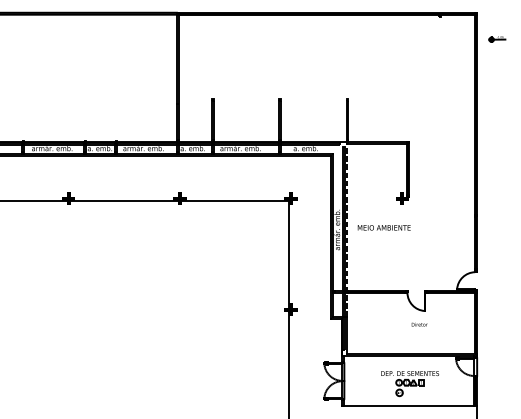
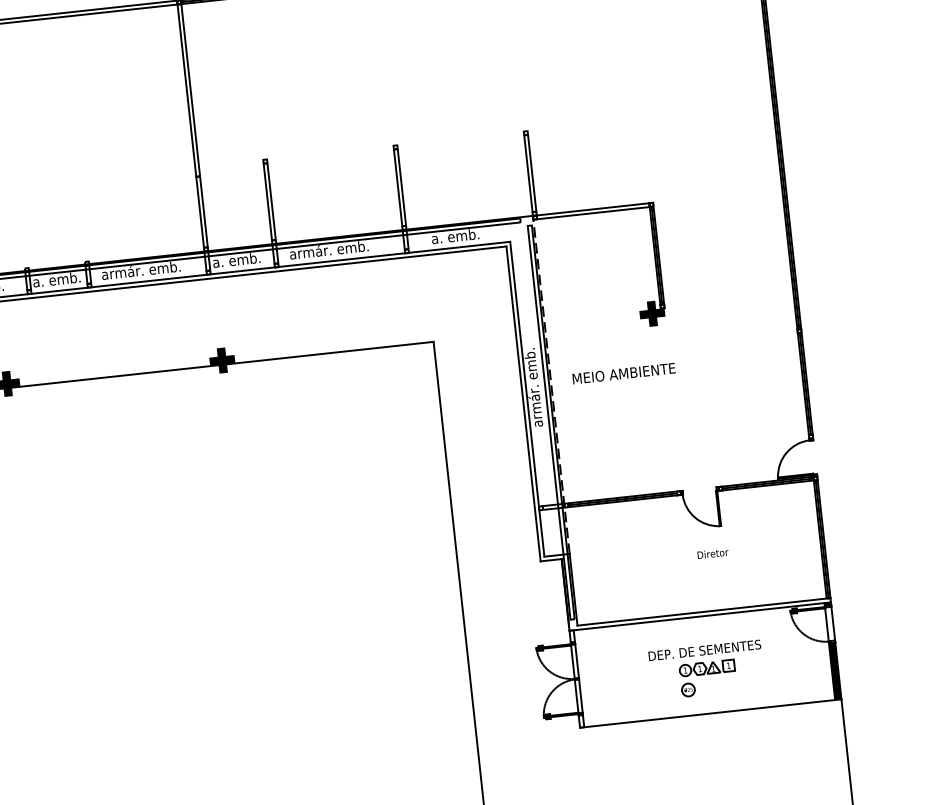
fill: (290, 198) -> (436, 336), removed
fill: (290, 309) -> (459, 551), removed

